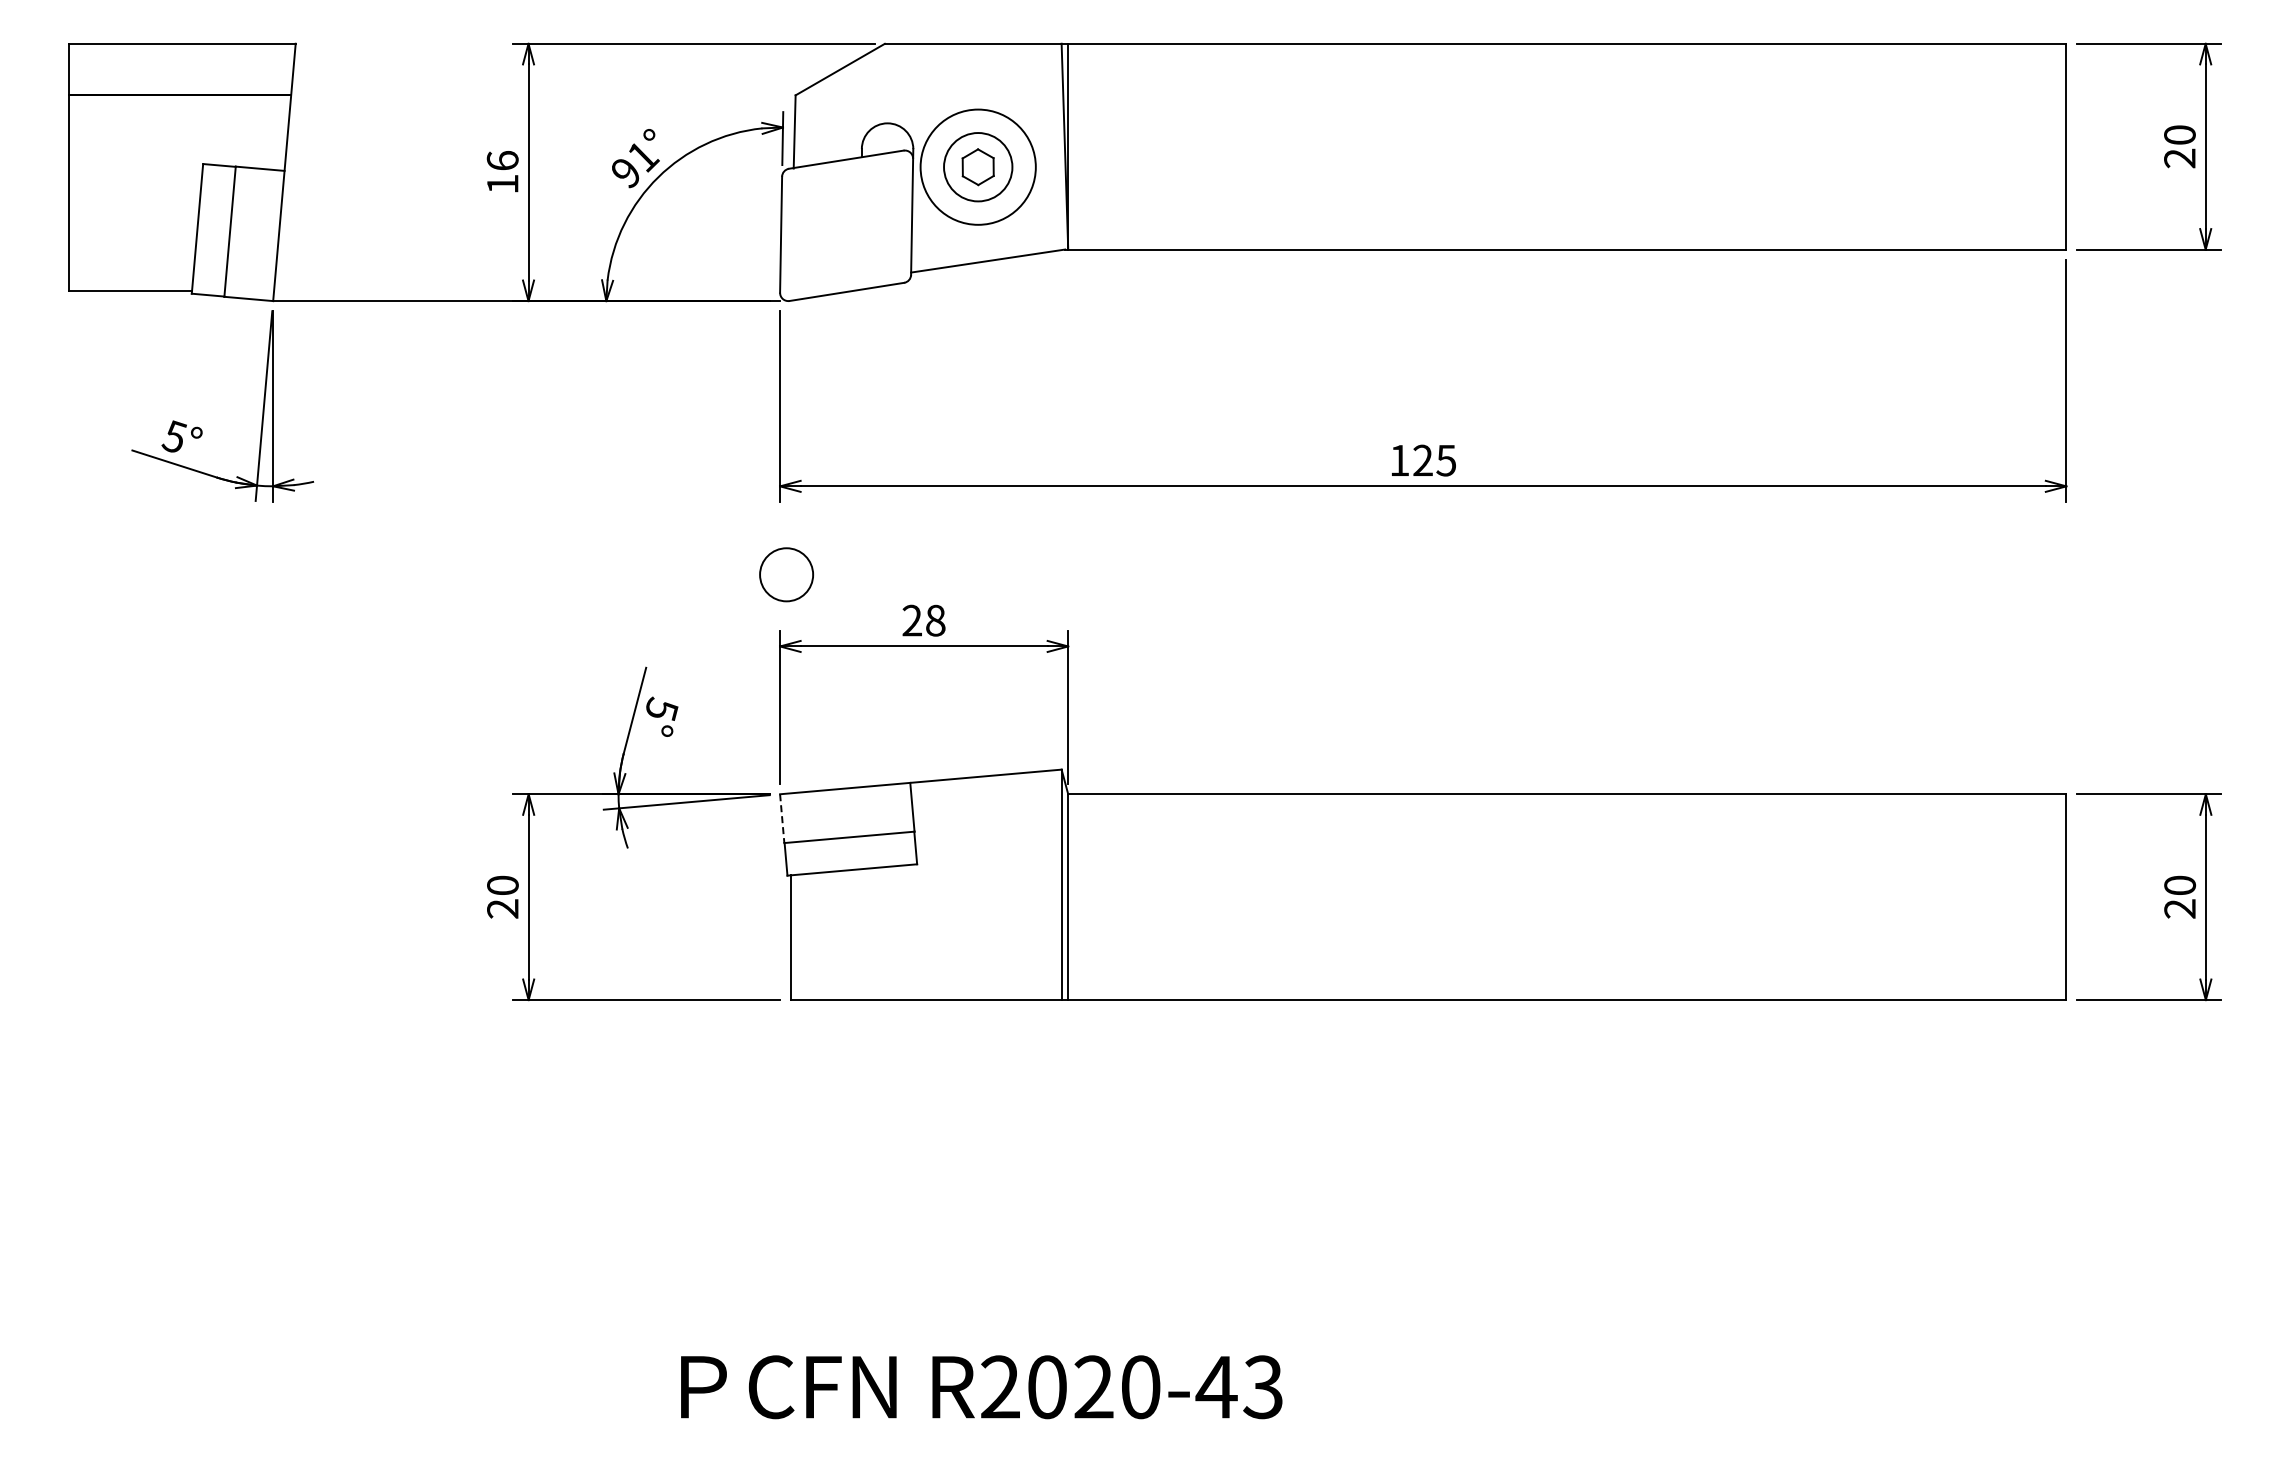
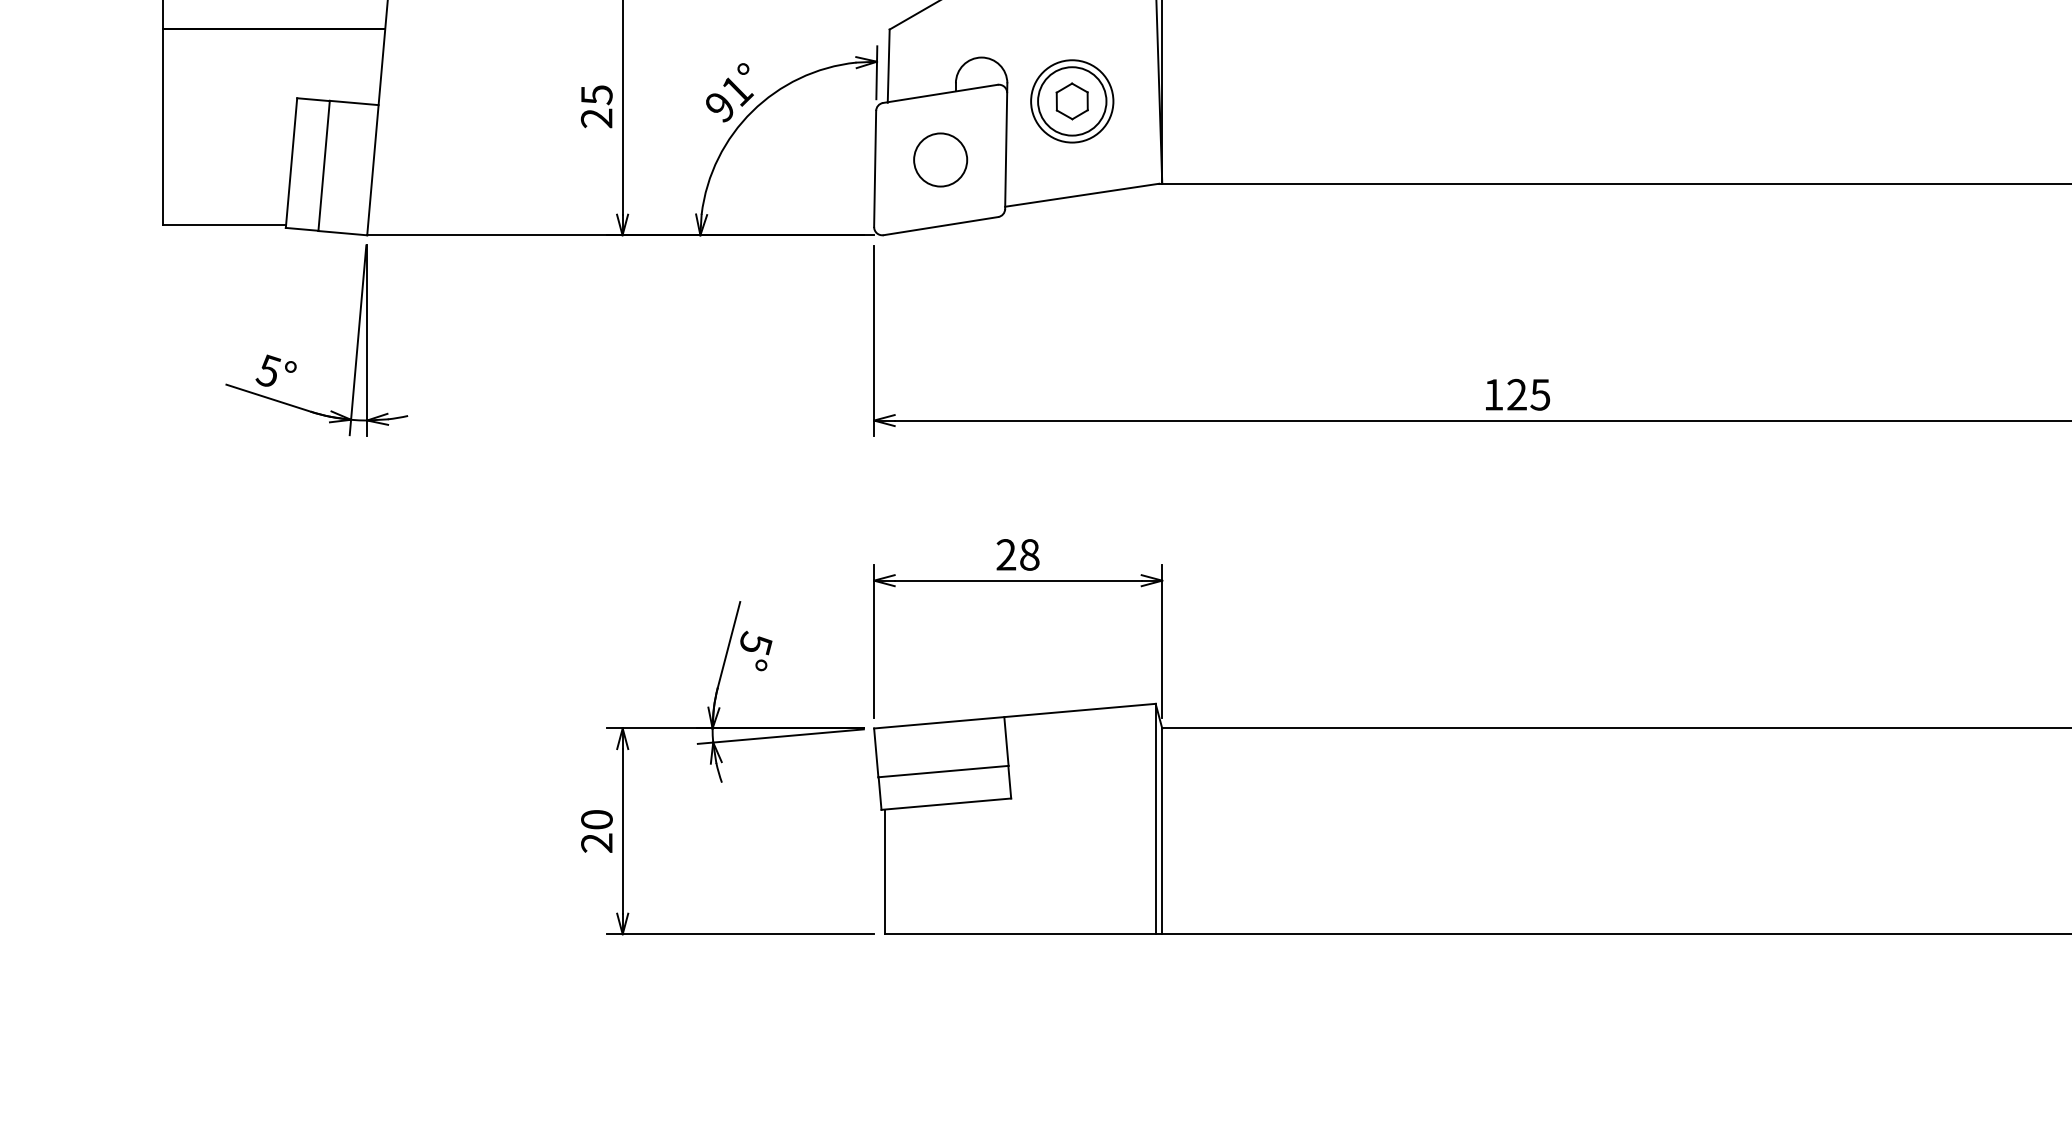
circle: (978, 167) -> (1072, 101), size x0.71
text: (502, 172) -> (596, 106), 16 -> 25
circle: (786, 574) -> (940, 159), moved
line: (782, 819) -> (876, 753), dashed -> solid

